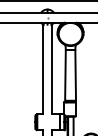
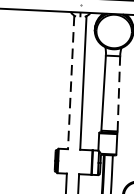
line: (43, 69) -> (71, 82), solid -> dashed
line: (75, 75) -> (118, 93), solid -> dashed

